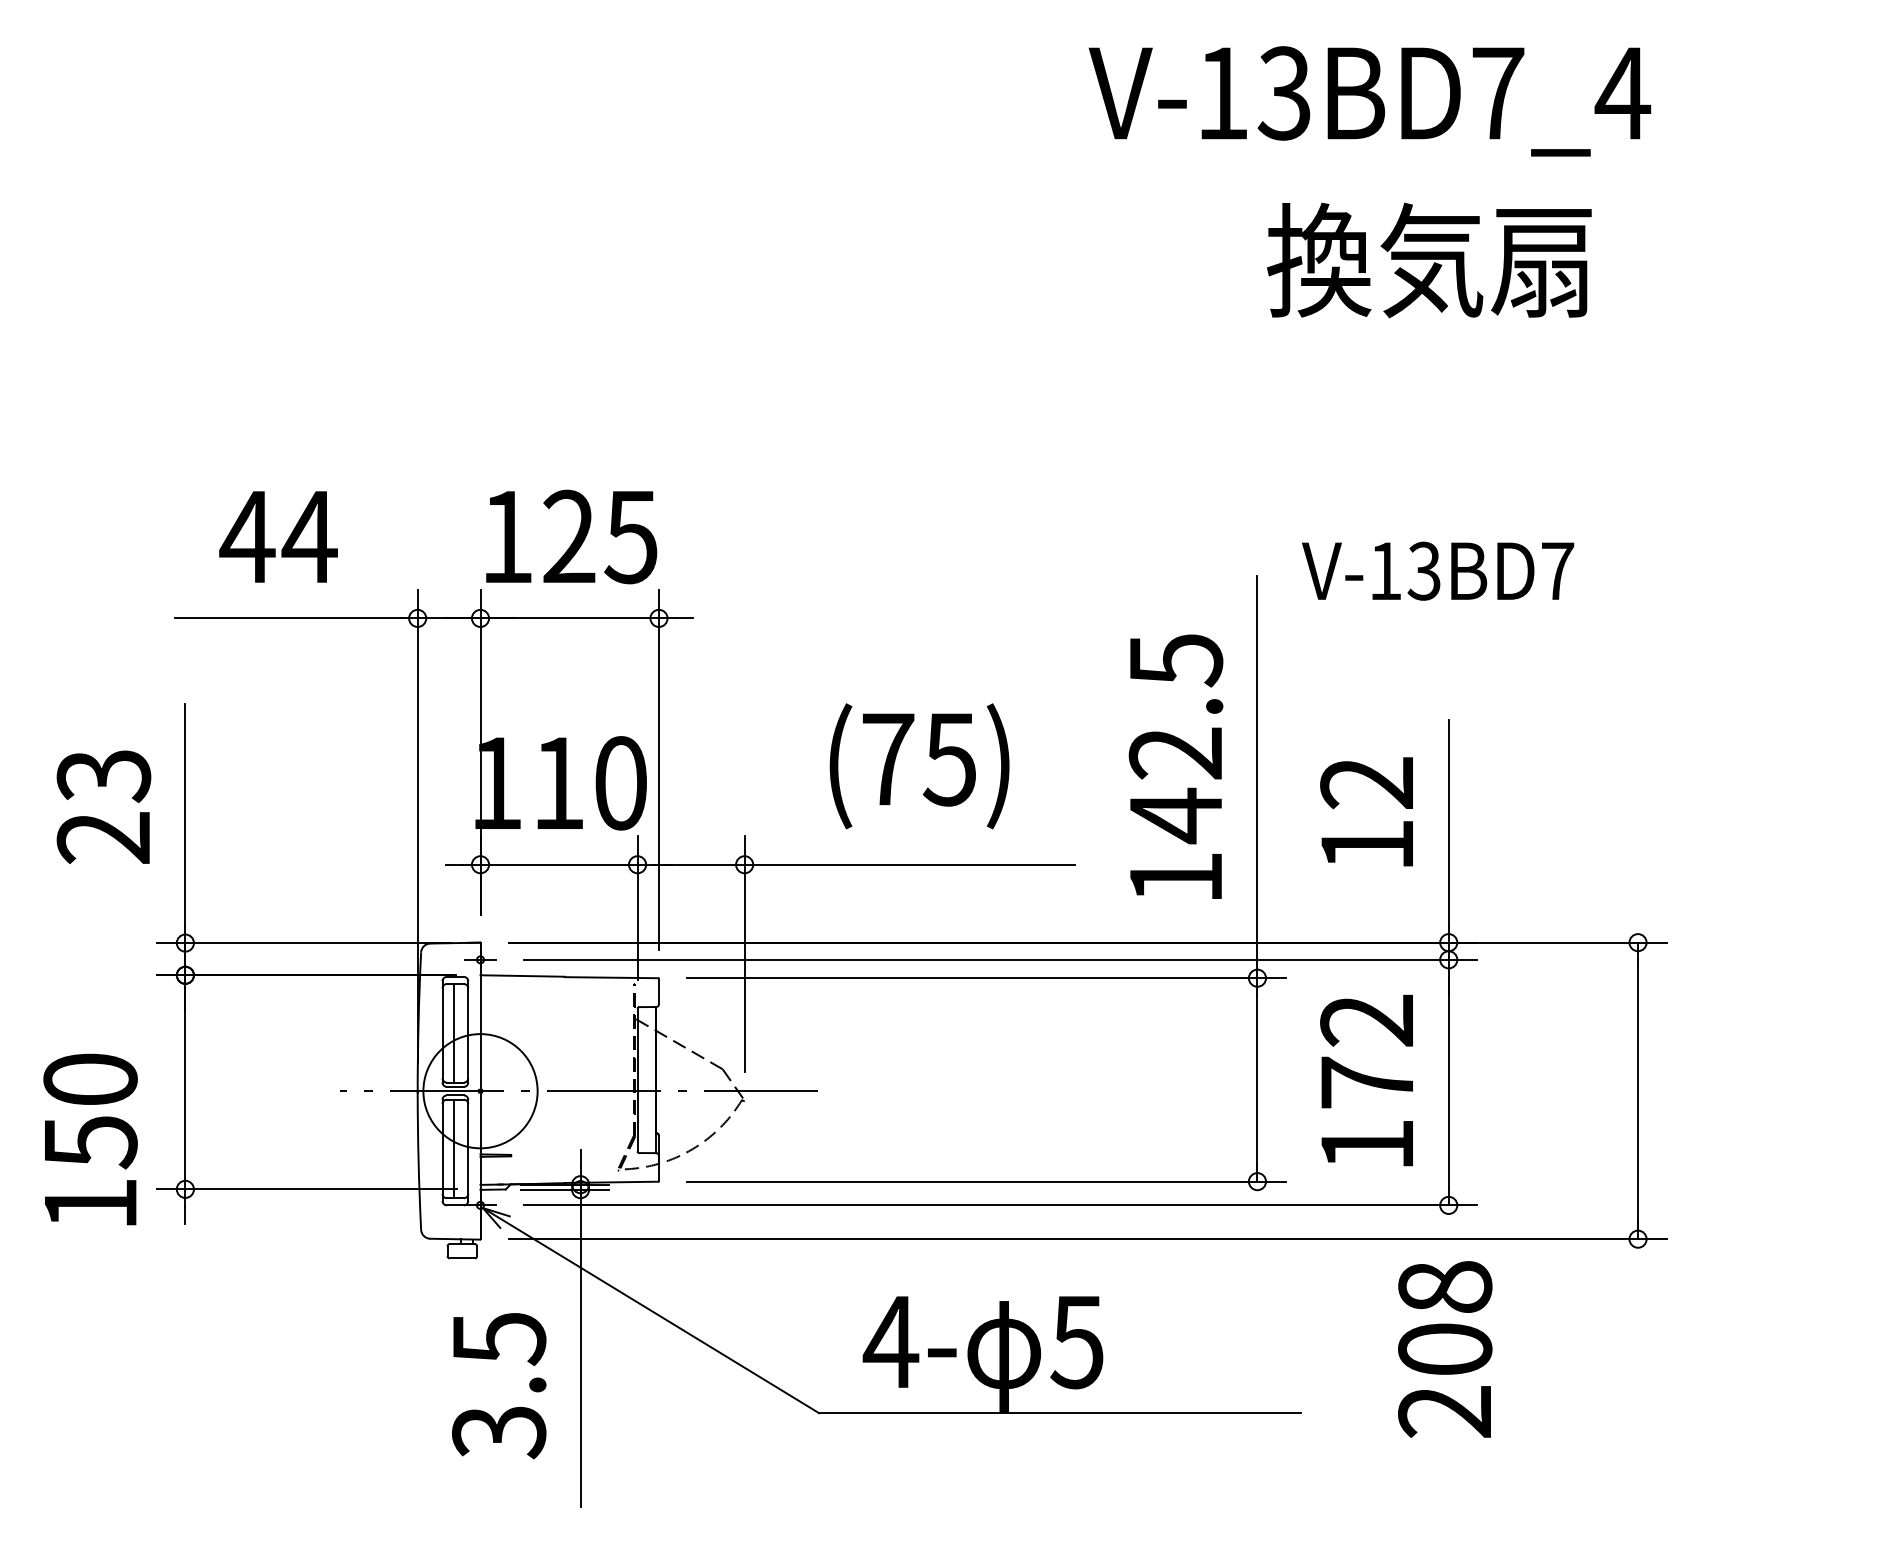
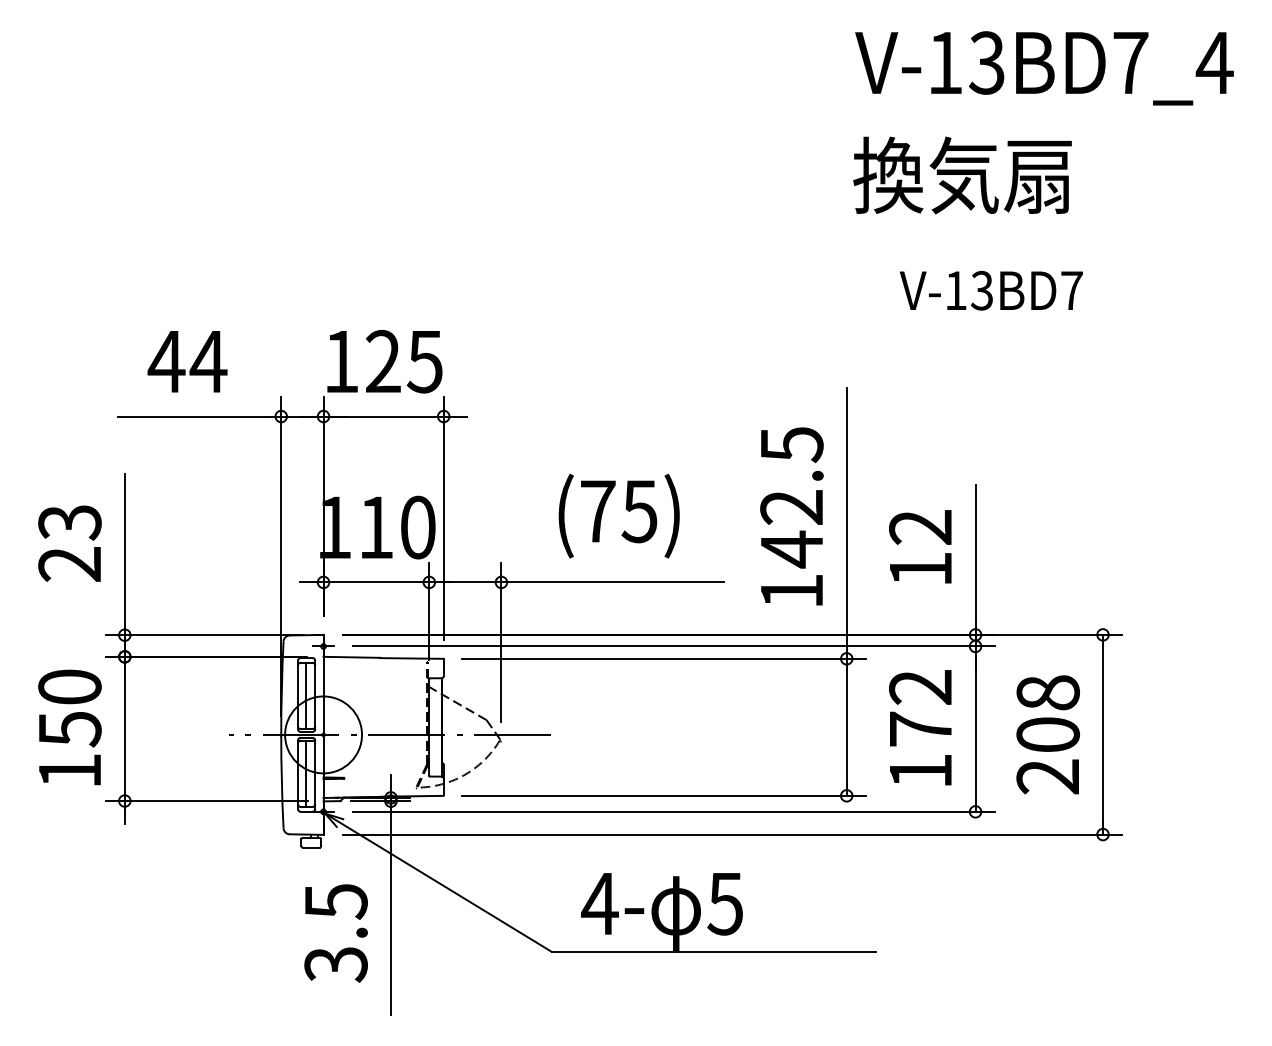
text: (1369, 101) -> (1044, 68), moved
text: (1436, 570) -> (990, 290), moved
text: (89, 1139) -> (69, 727), moved
text: (1444, 1348) -> (1047, 734), moved

